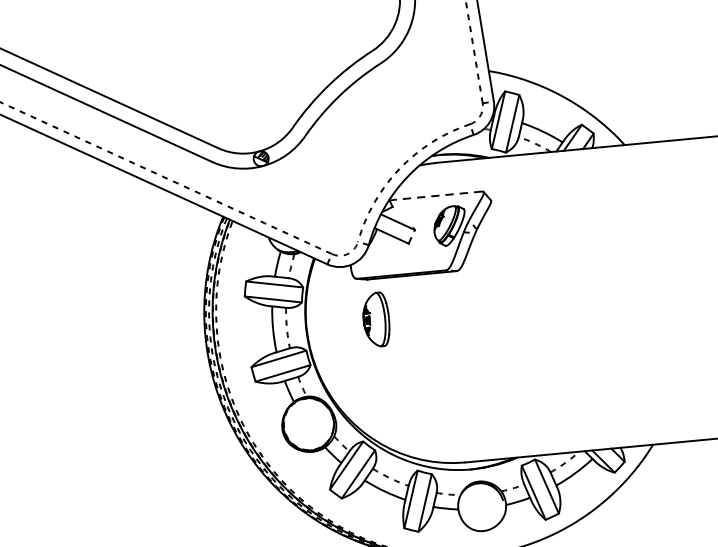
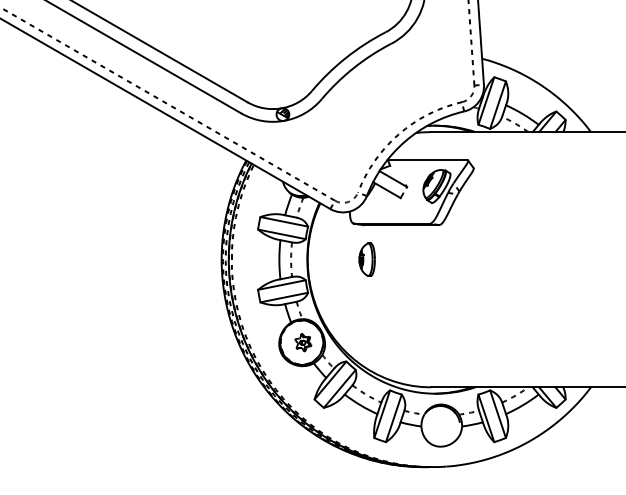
line: (437, 195) -> (428, 159), dashed -> solid
part: (375, 319) -> (366, 259), size x0.71
part: (310, 423) -> (303, 342), added

